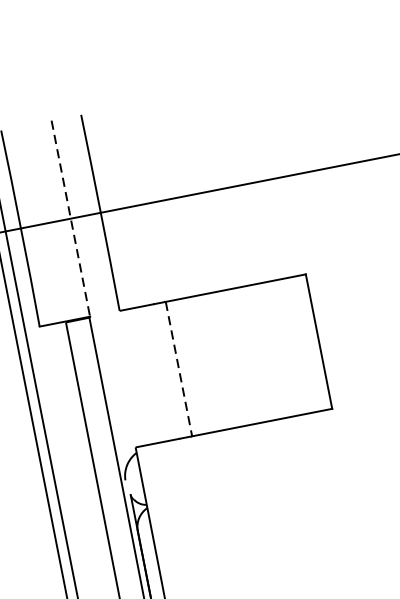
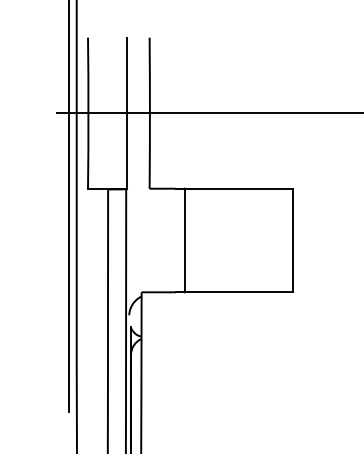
line: (70, 219) -> (126, 113), dashed -> solid
line: (179, 368) -> (185, 240), dashed -> solid

